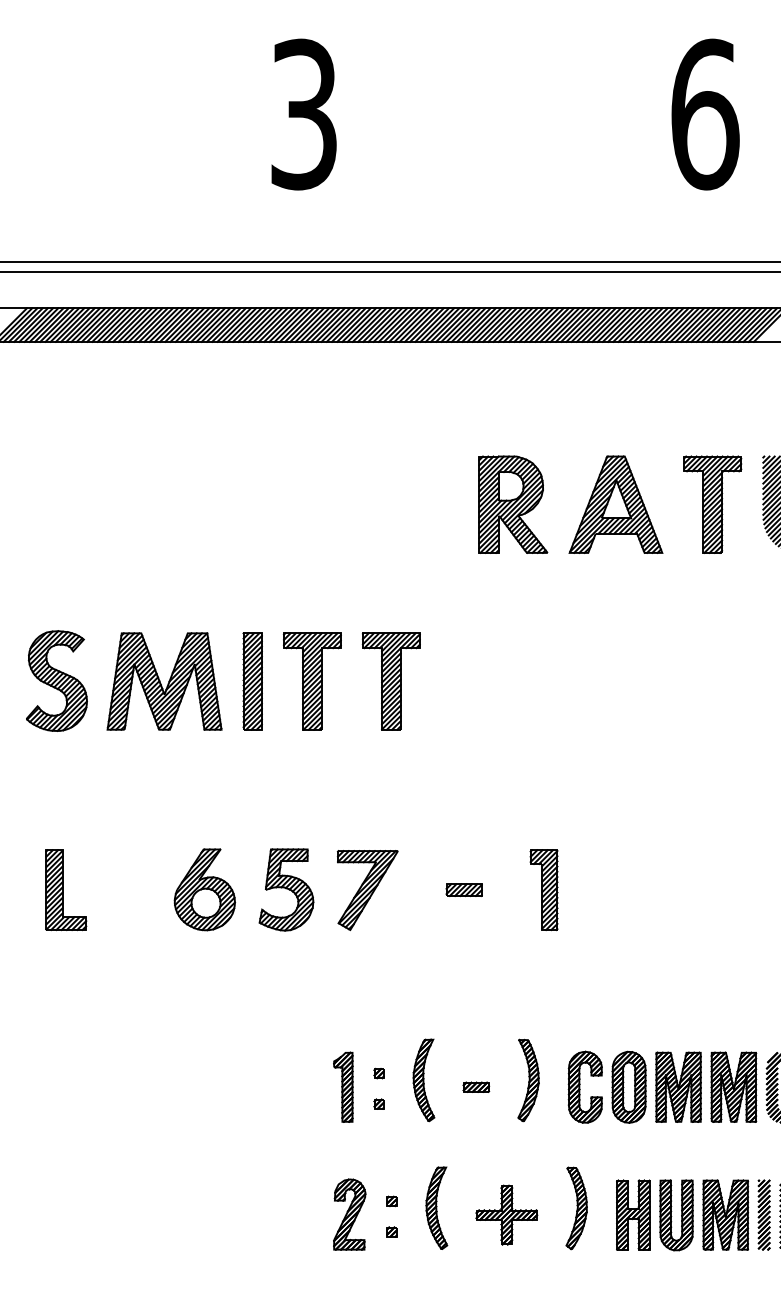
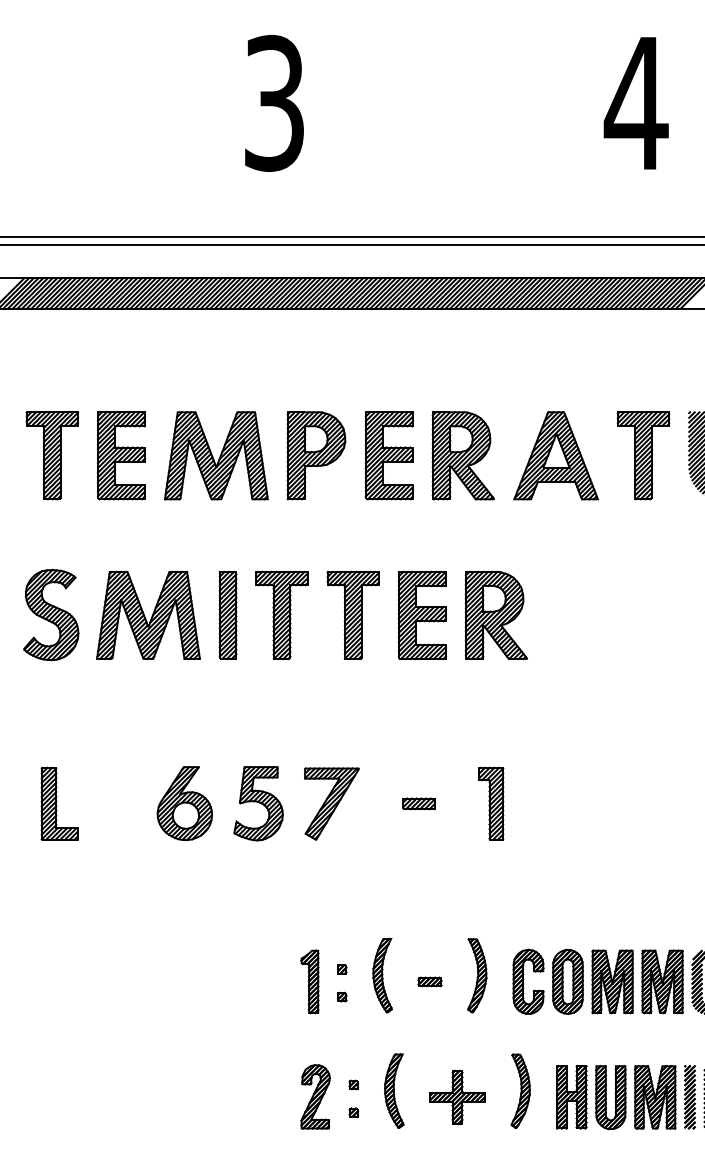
text: (703, 113) -> (635, 102), 6 -> 4
part: (205, 504) -> (185, 455), added
part: (430, 504) -> (388, 455), added
part: (512, 680) -> (462, 614), added

